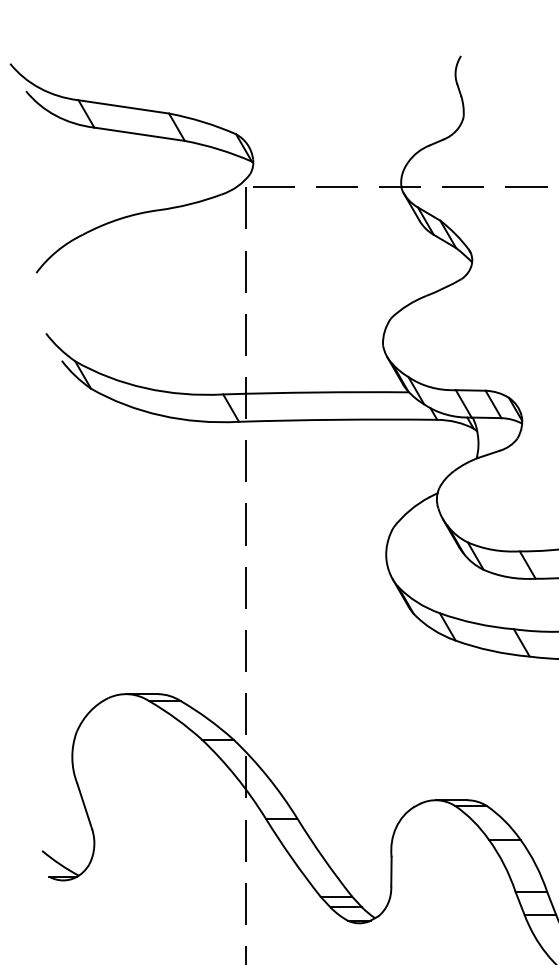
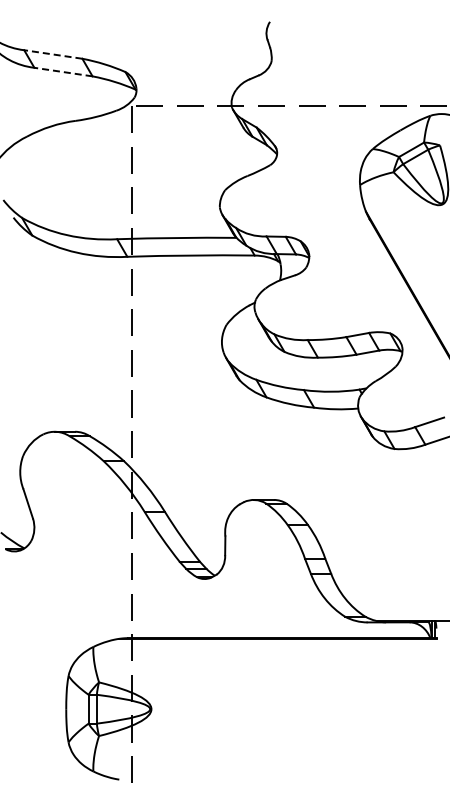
line: (122, 106) -> (52, 54), solid -> dashed
line: (138, 134) -> (62, 72), solid -> dashed

